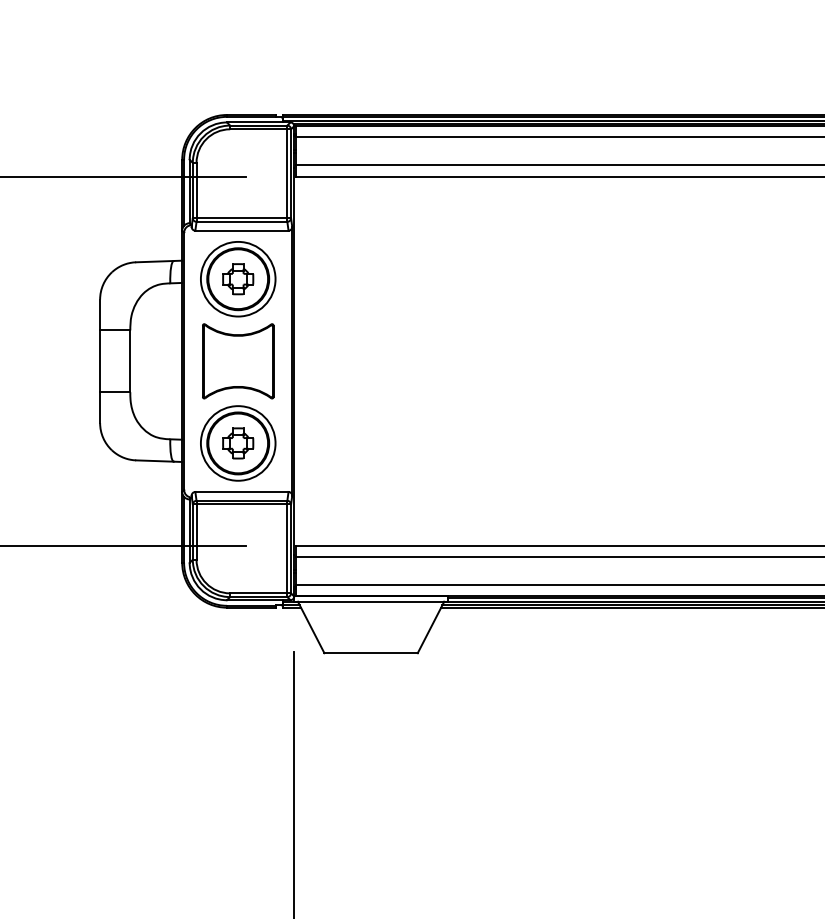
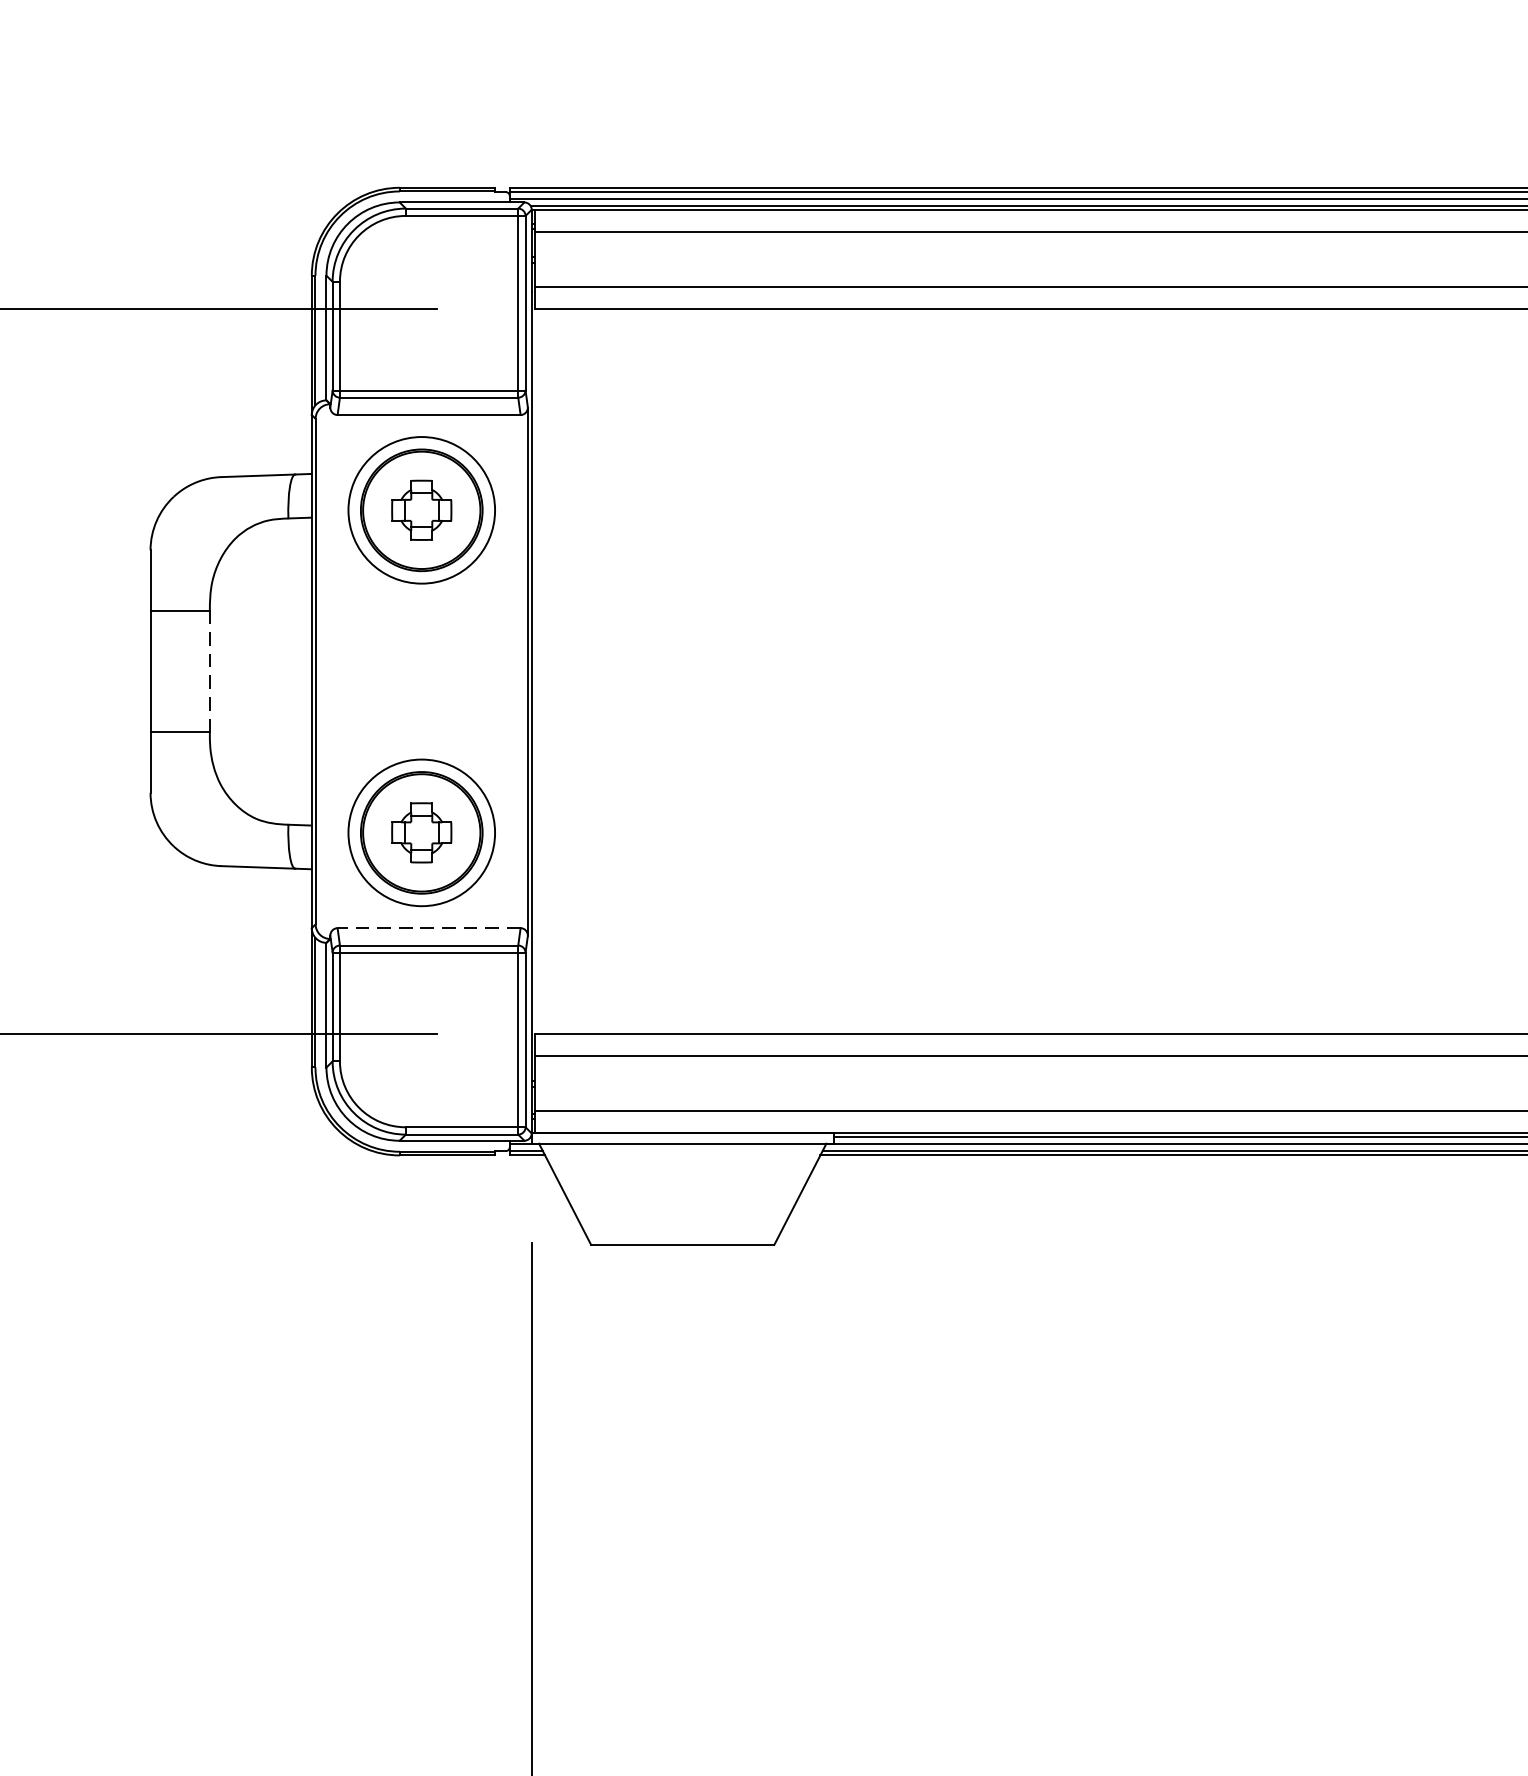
line: (130, 361) -> (210, 671), solid -> dashed
part: (238, 361) -> (422, 671), removed
line: (241, 491) -> (428, 927), solid -> dashed

